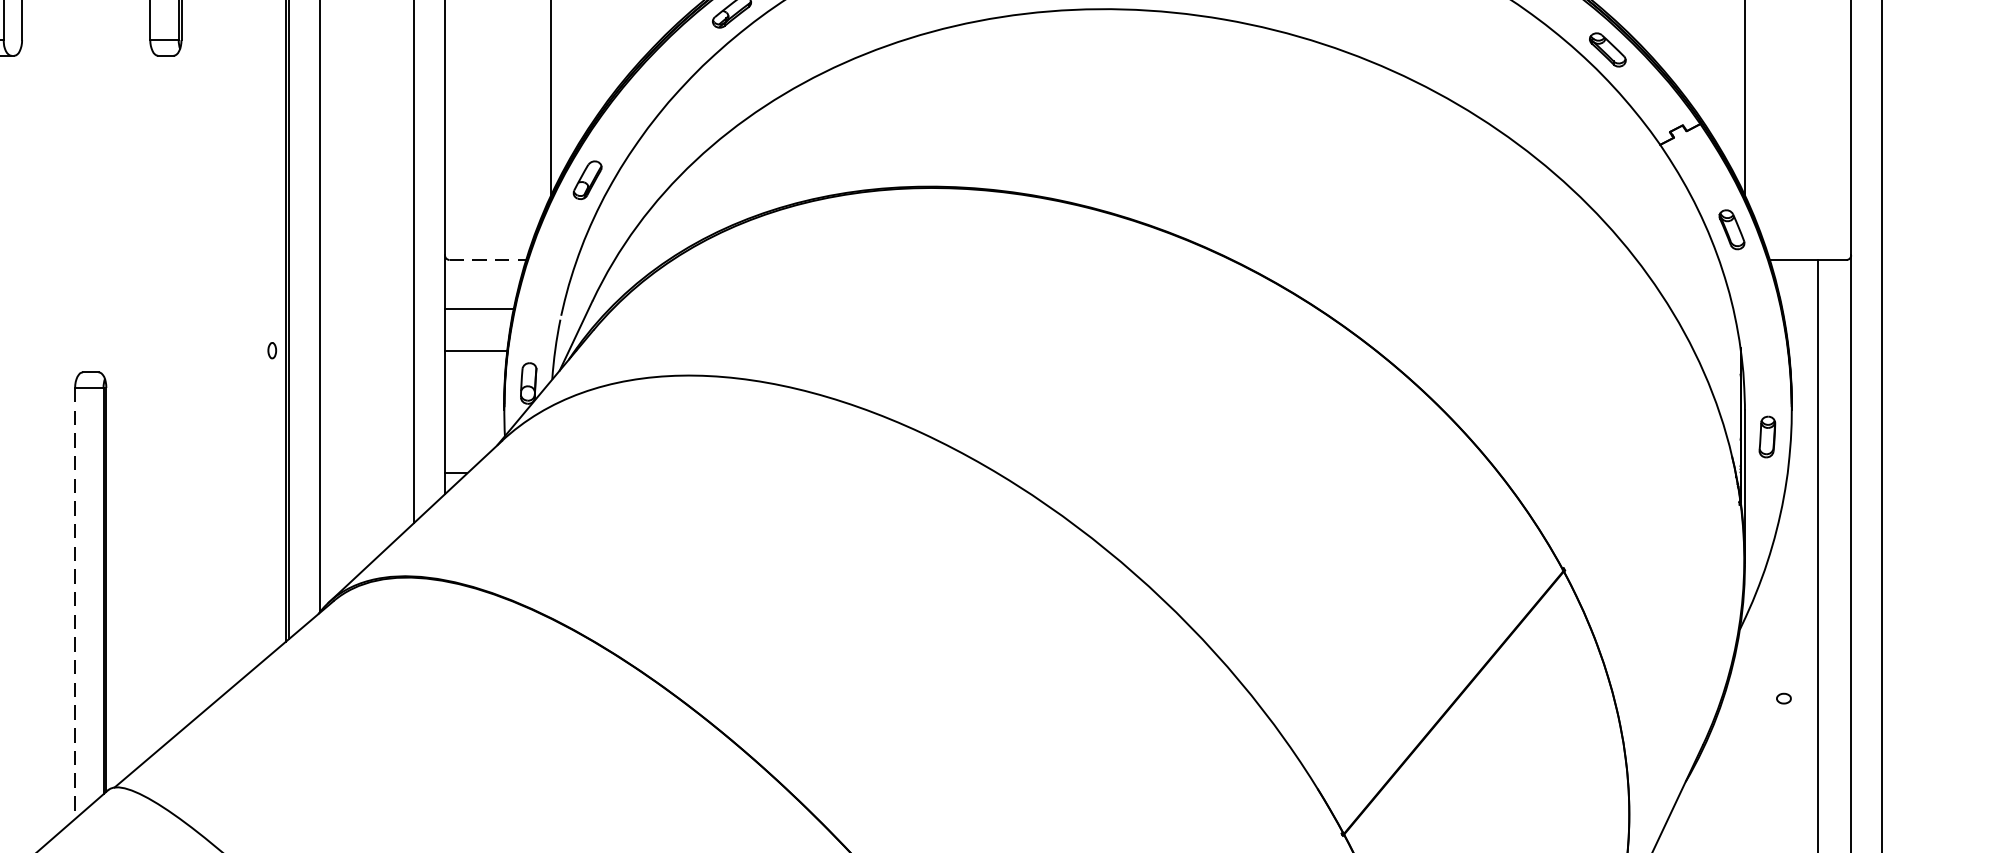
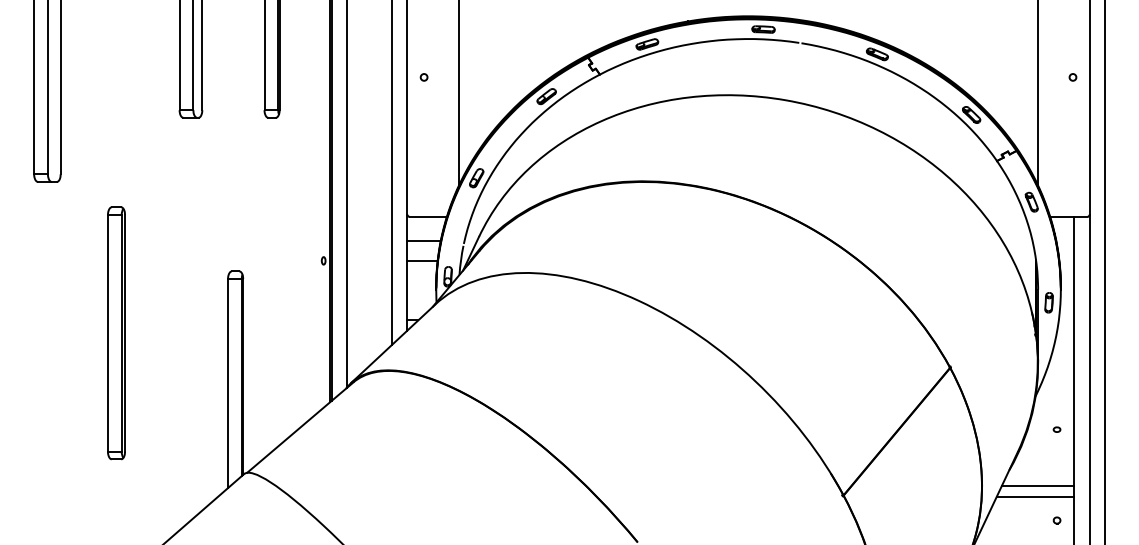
line: (488, 259) -> (428, 216), dashed -> solid
line: (76, 603) -> (228, 383), dashed -> solid
line: (1743, 815) -> (1037, 486), added
line: (1737, 836) -> (1034, 496), added

